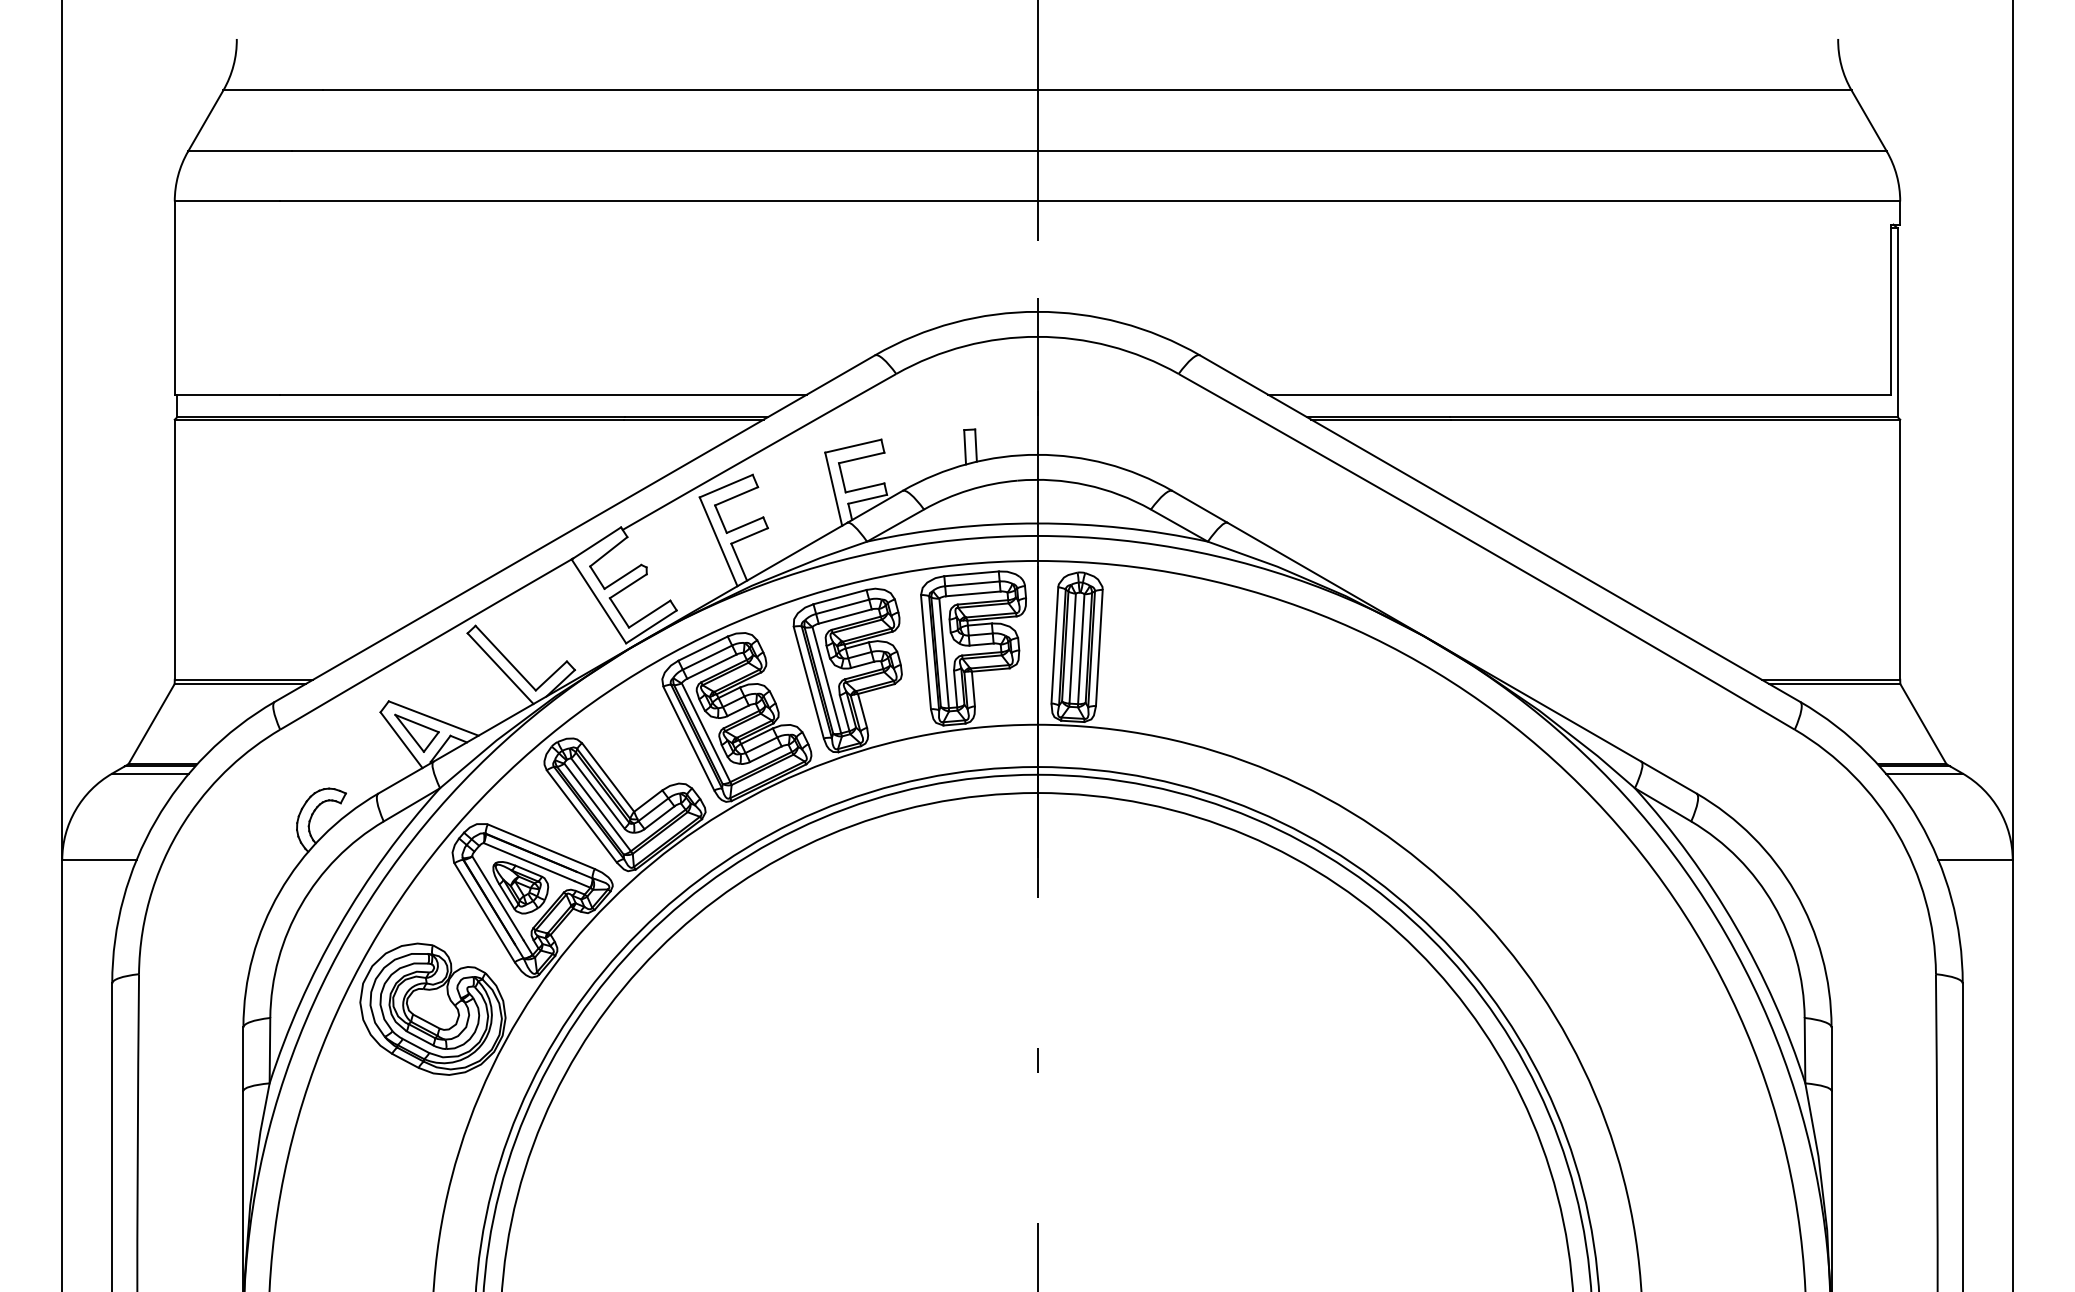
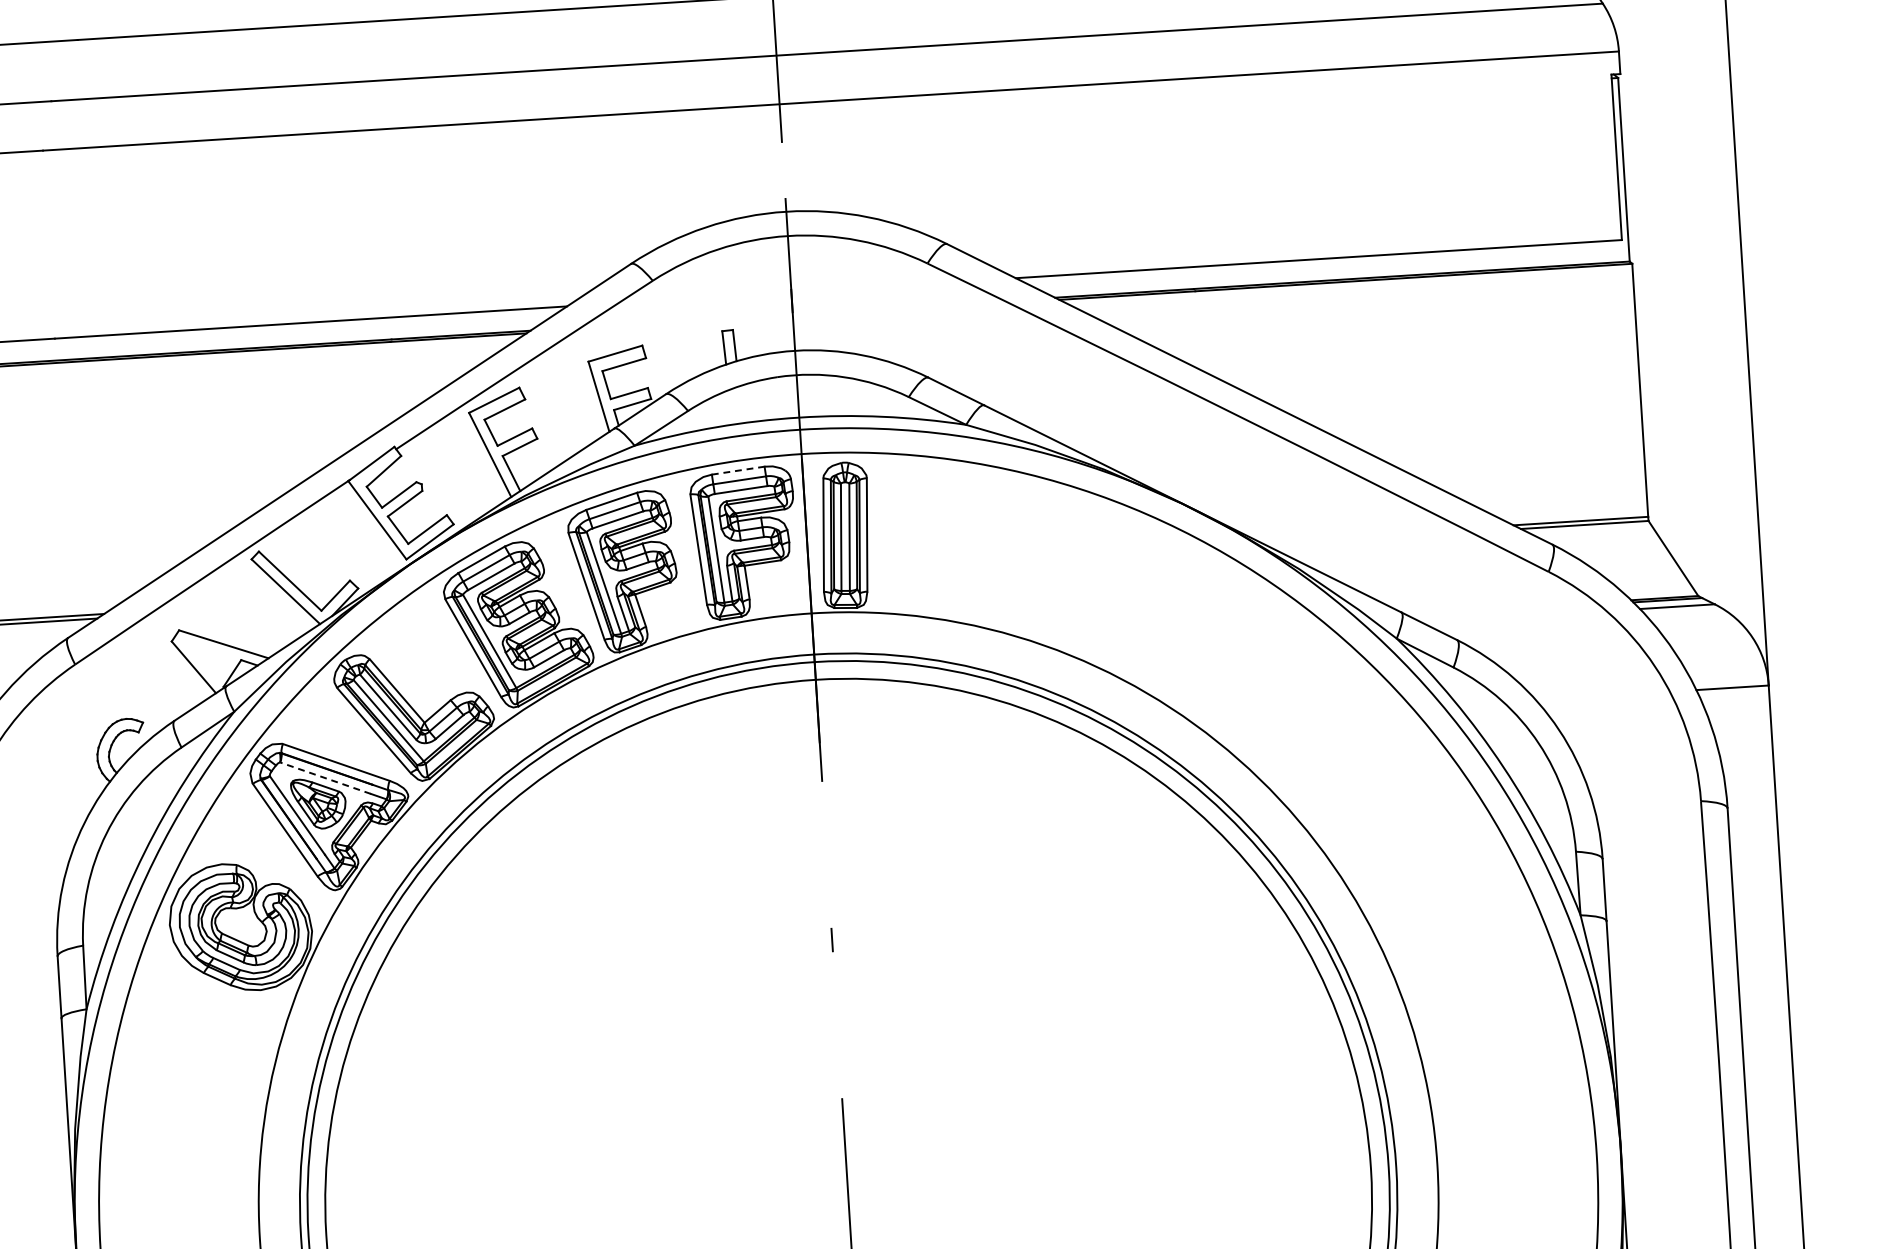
line: (972, 573) -> (739, 470), solid -> dashed
part: (416, 732) -> (207, 658), removed
line: (528, 861) -> (324, 777), solid -> dashed

